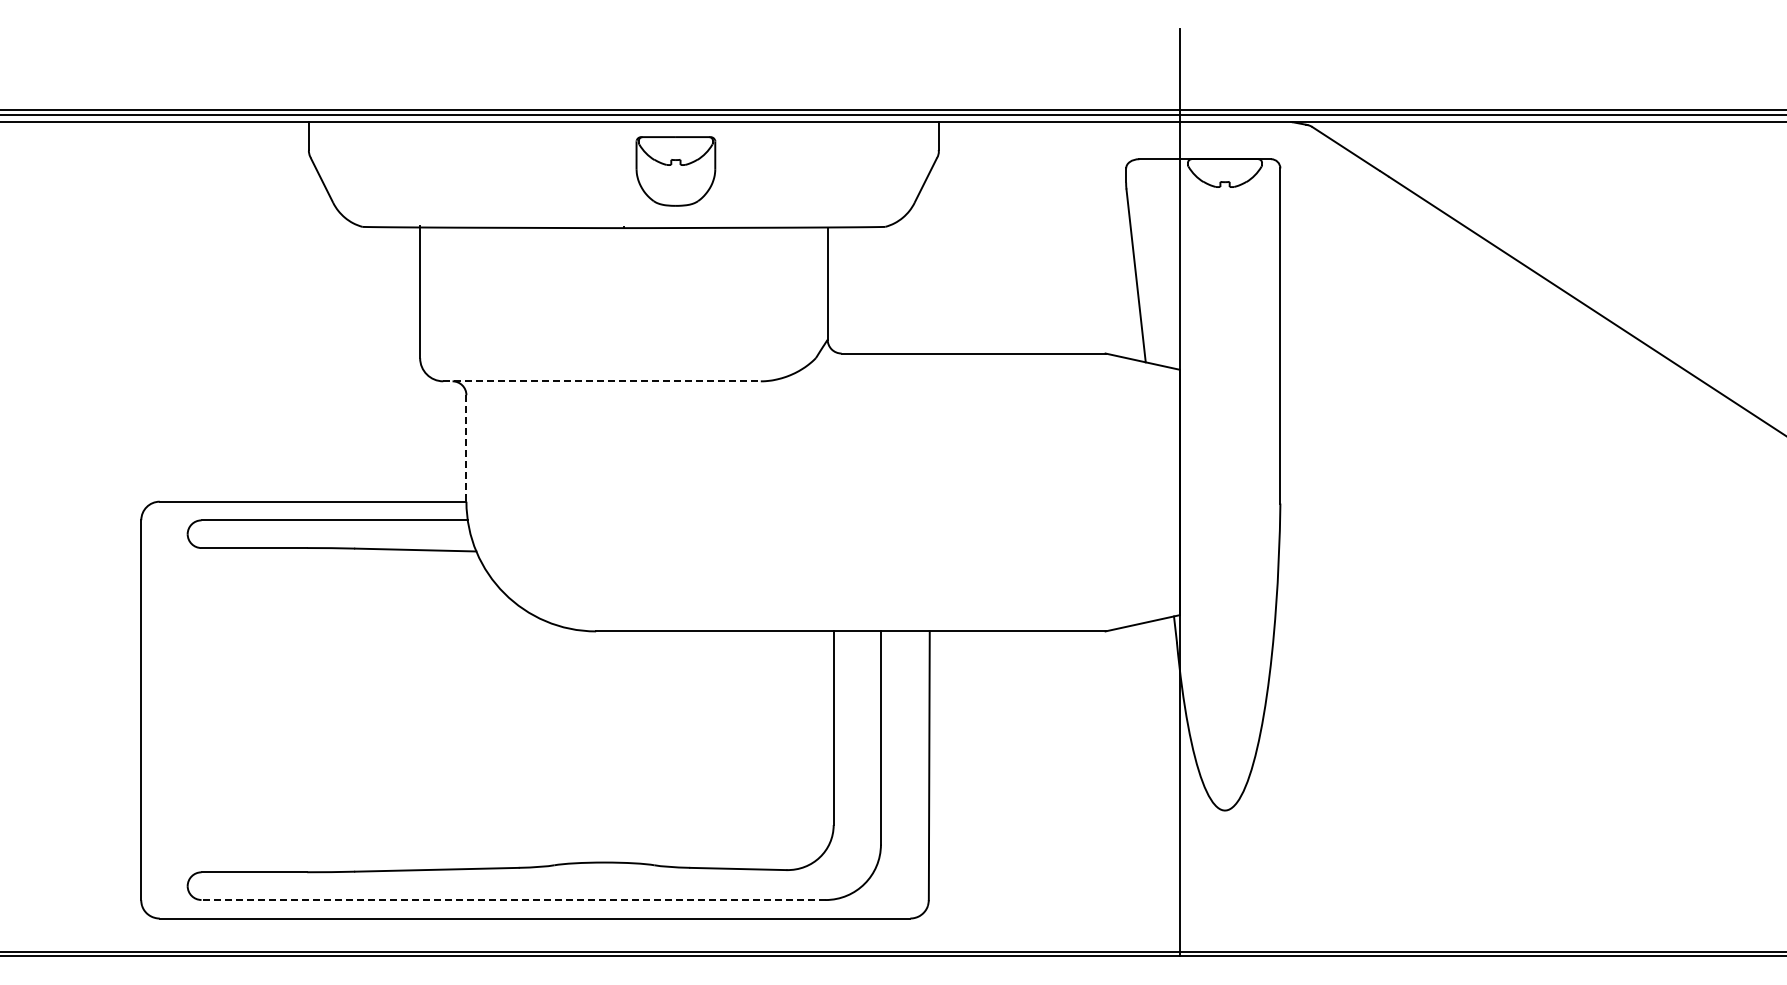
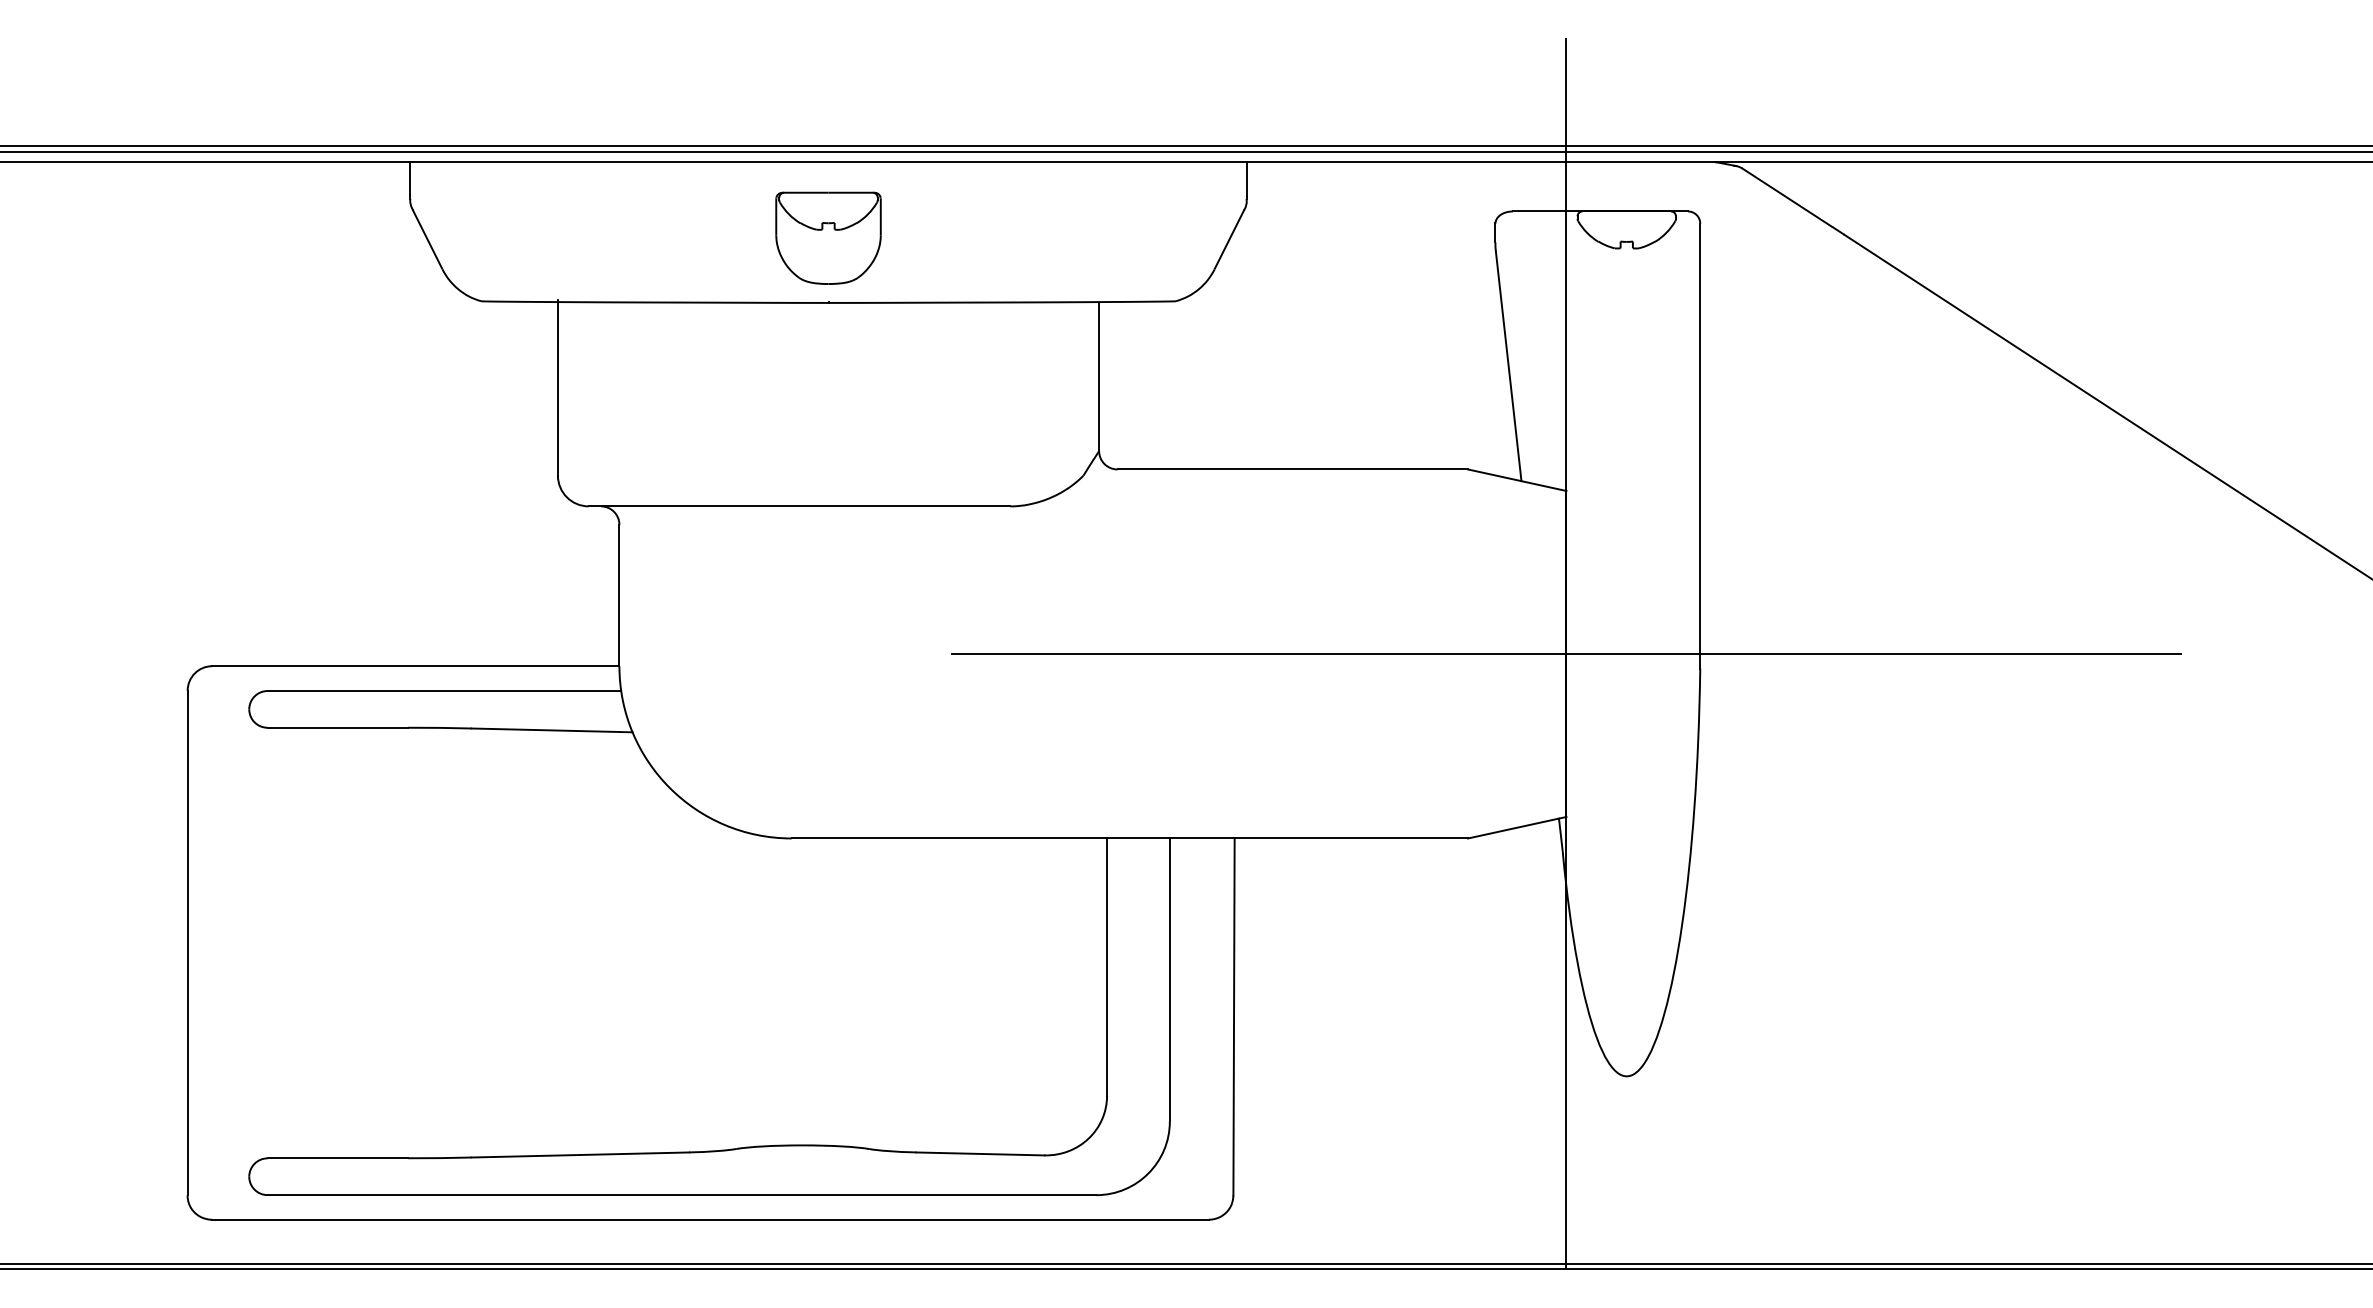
part: (675, 171) -> (827, 238), moved
line: (602, 381) -> (800, 506), dashed -> solid
line: (466, 448) -> (619, 595), dashed -> solid
line: (1179, 492) -> (1566, 654), added
line: (513, 900) -> (681, 1195), dashed -> solid

